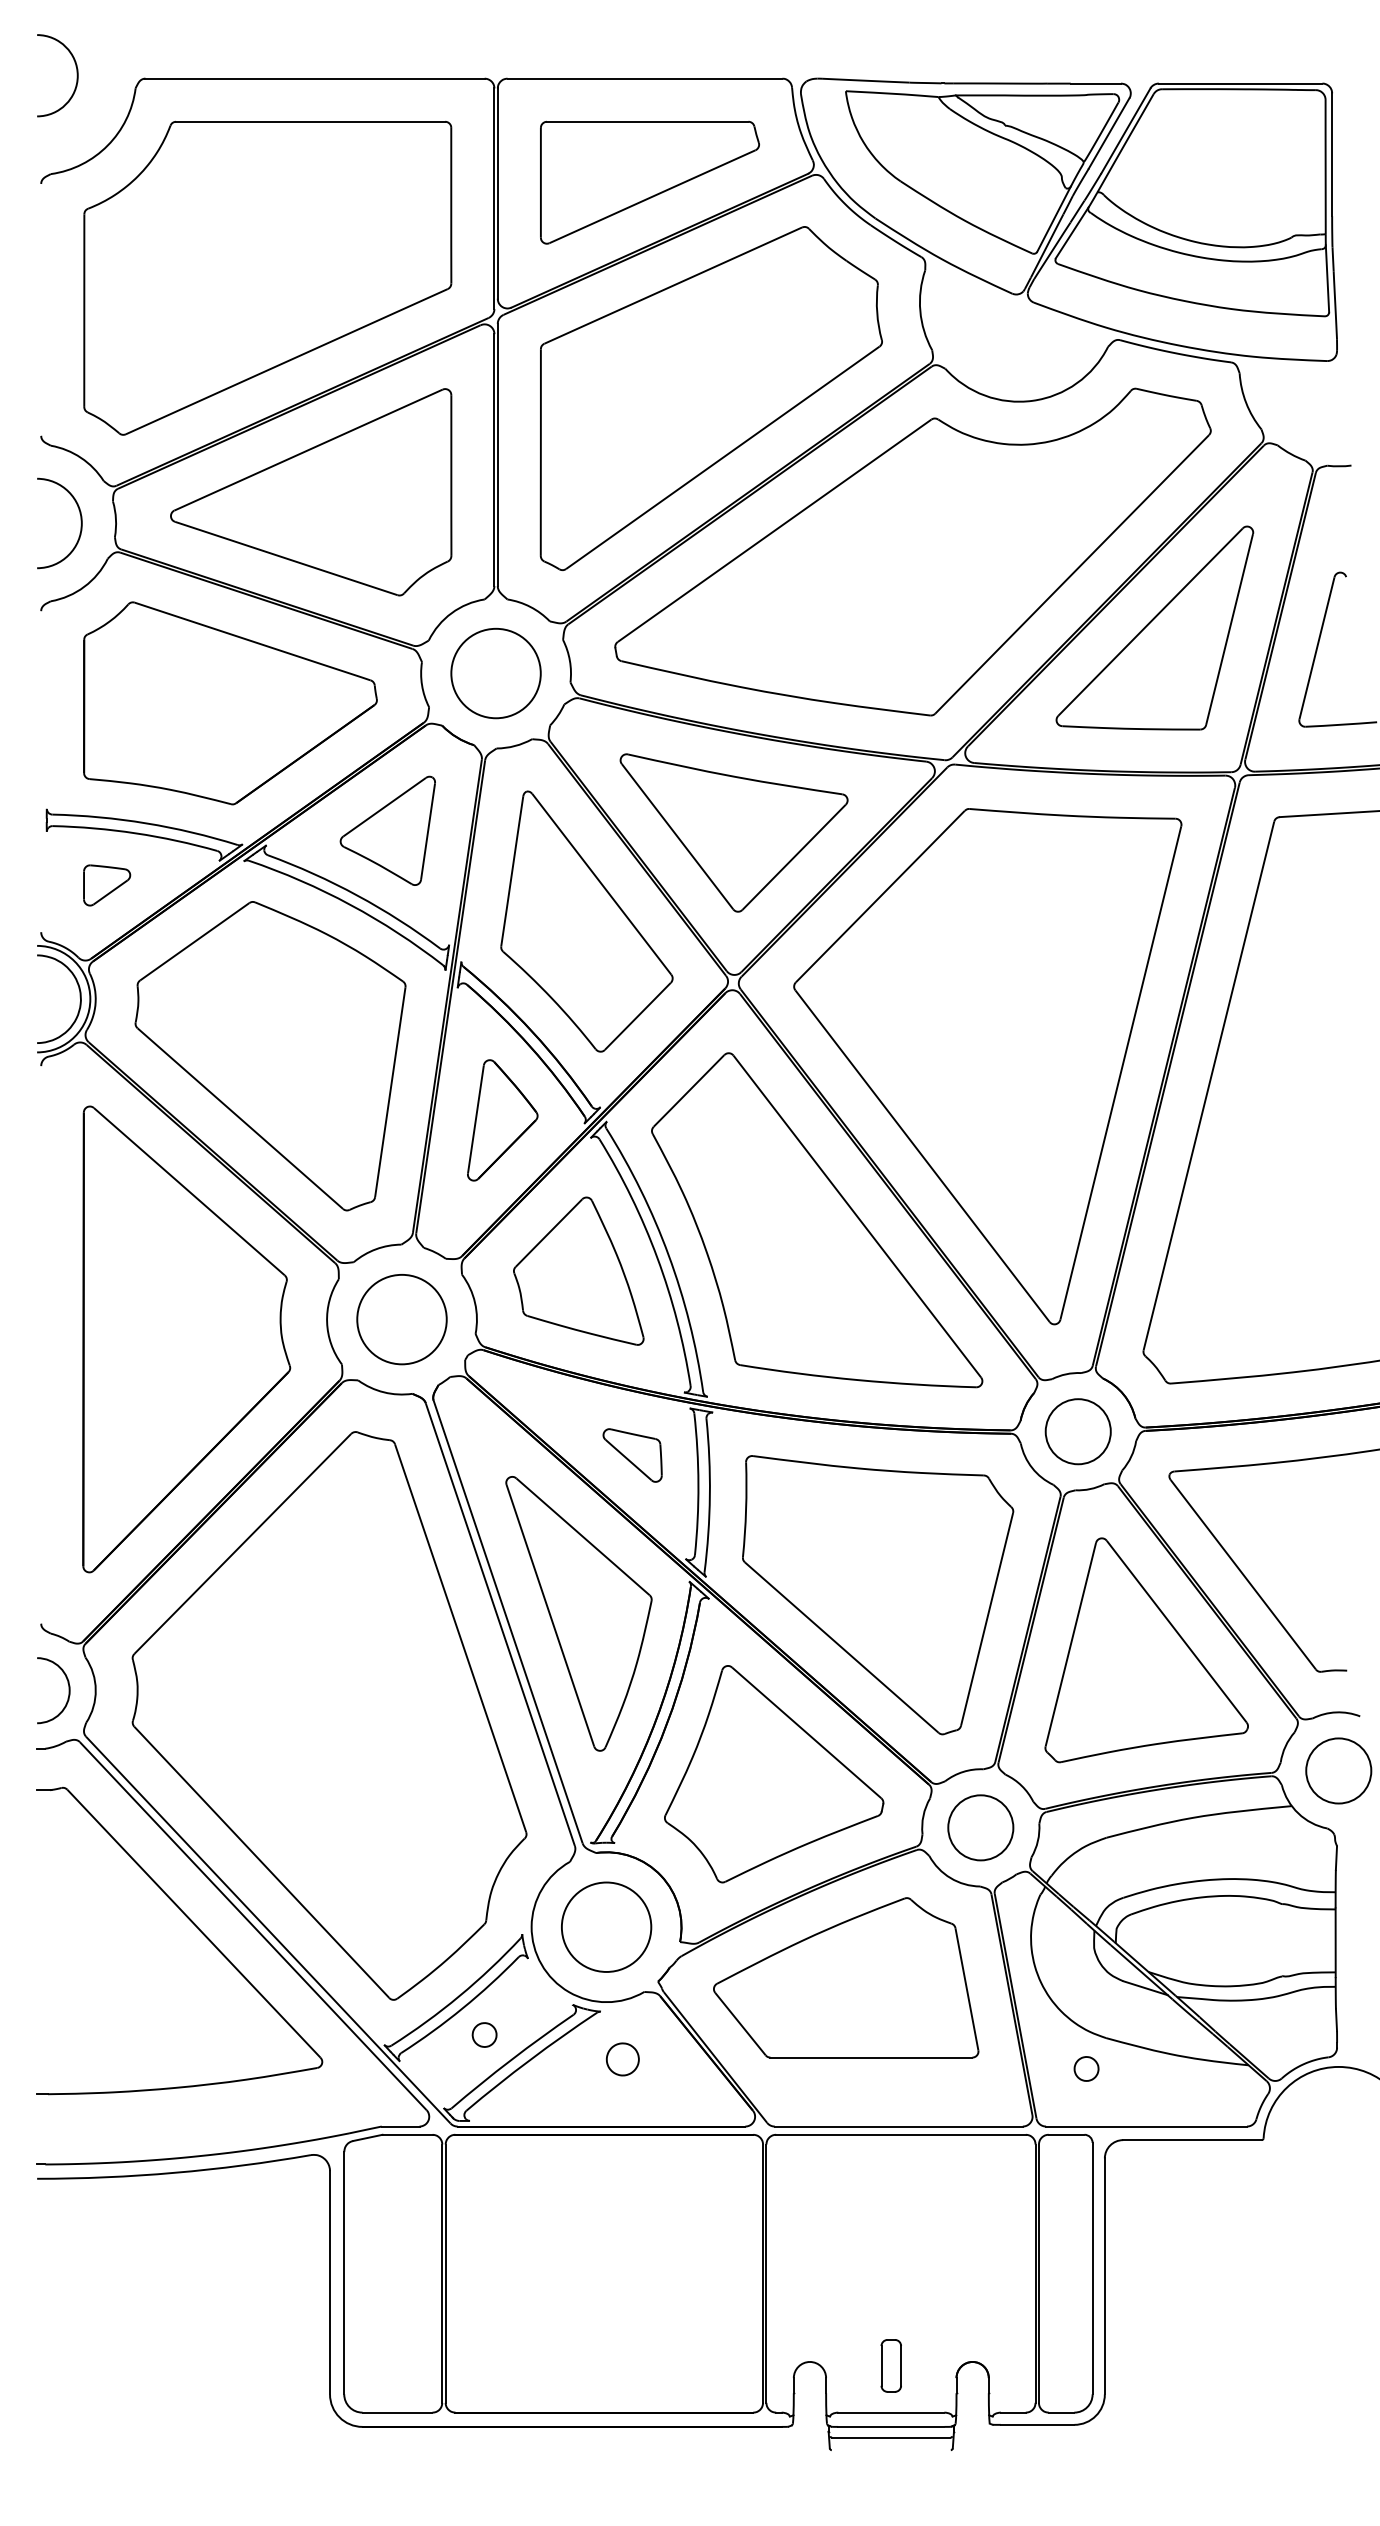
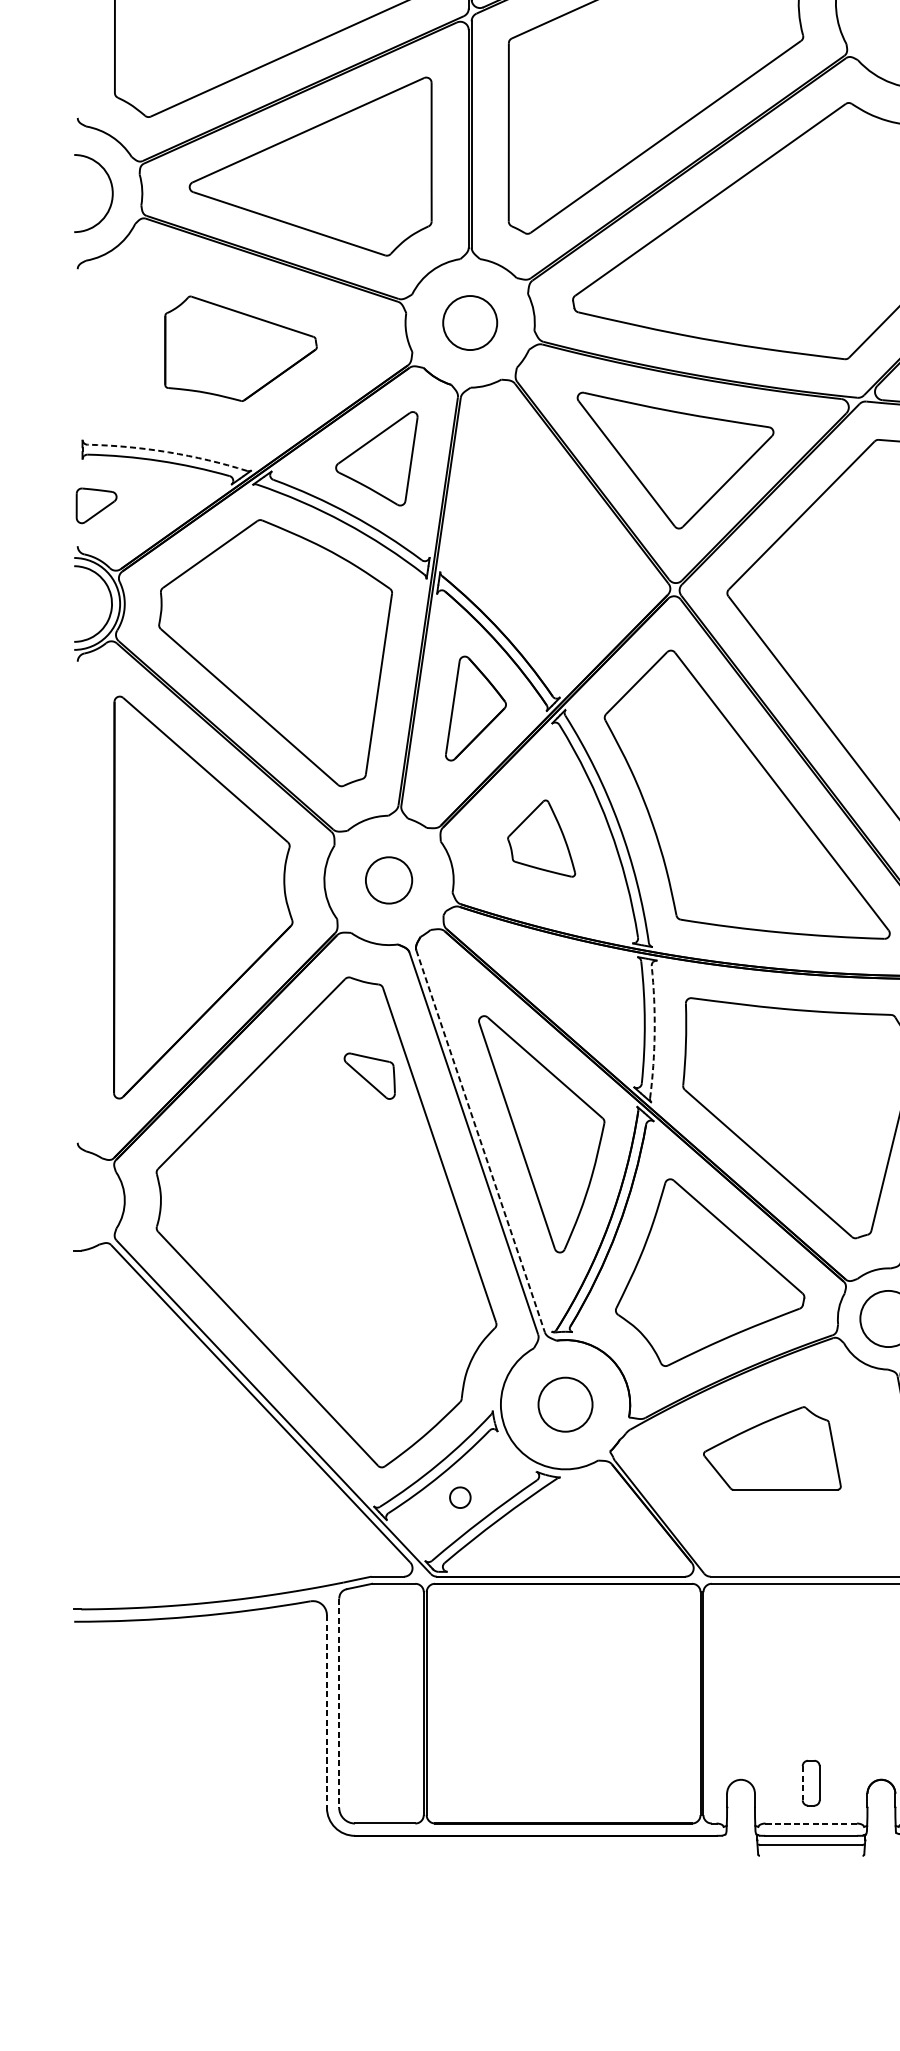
circle: (495, 673) -> (469, 322), size x0.7
part: (230, 703) -> (241, 348), size x0.6
arc: (146, 823) -> (168, 452), solid -> dashed
part: (107, 885) -> (96, 505), moved
part: (586, 921) -> (548, 536), removed
part: (578, 1270) -> (541, 838), size x0.6
circle: (401, 1319) -> (388, 880), size x0.6
part: (632, 1455) -> (369, 1076), moved
arc: (709, 1495) -> (654, 1032), solid -> dashed
line: (508, 1623) -> (480, 1142), solid -> dashed
arc: (68, 1690) -> (101, 1200), removed
part: (194, 1925) -> (210, 1403), removed
circle: (606, 1926) -> (565, 1404), size x0.7
part: (846, 1977) -> (772, 1448), size x0.6
part: (622, 2059) -> (579, 1518), removed
line: (344, 2273) -> (339, 1703), solid -> dashed
line: (329, 2282) -> (326, 1711), solid -> dashed
line: (881, 2365) -> (802, 1782), solid -> dashed
line: (891, 2412) -> (811, 1823), solid -> dashed

